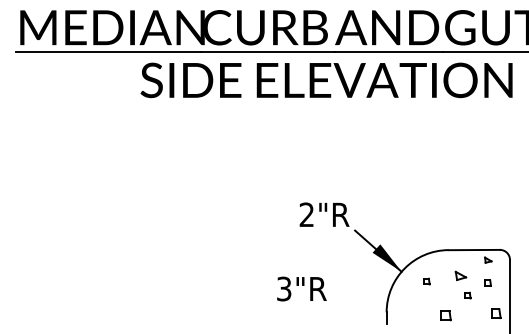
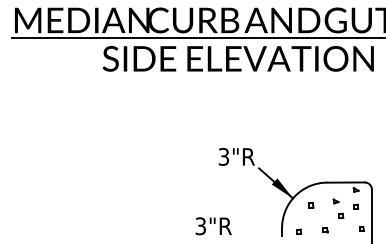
text: (306, 214) -> (223, 156), 2"R -> 3"R
part: (460, 275) -> (335, 201), size x0.62
text: (301, 288) -> (213, 225), moved
part: (495, 313) -> (361, 228), size x0.62
part: (446, 315) -> (325, 230), size x0.62
part: (409, 317) -> (298, 231), added

